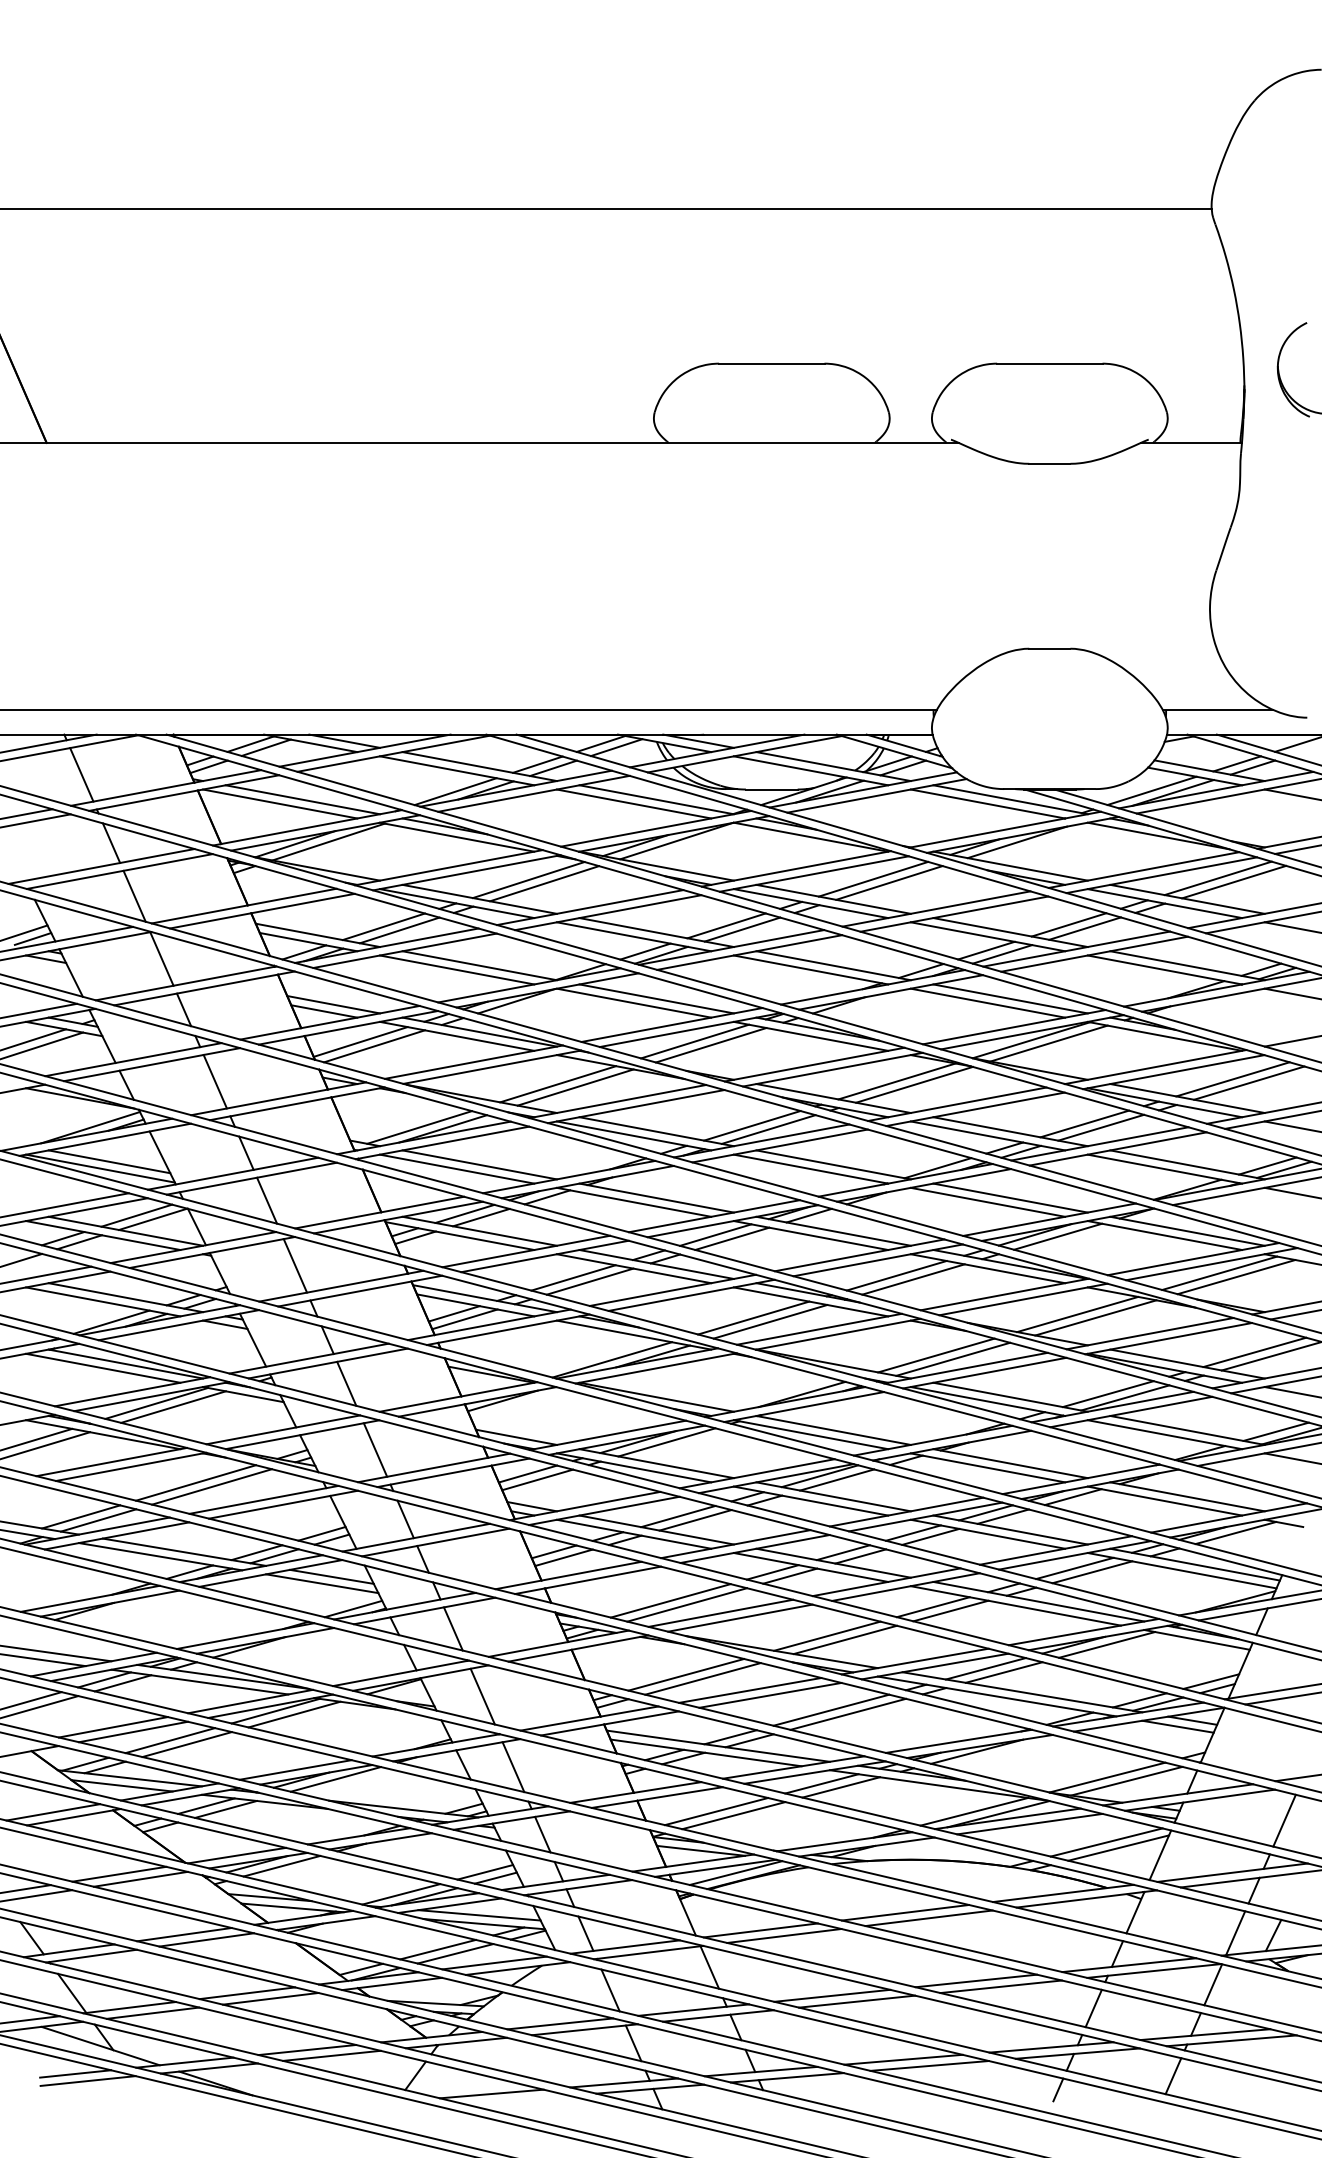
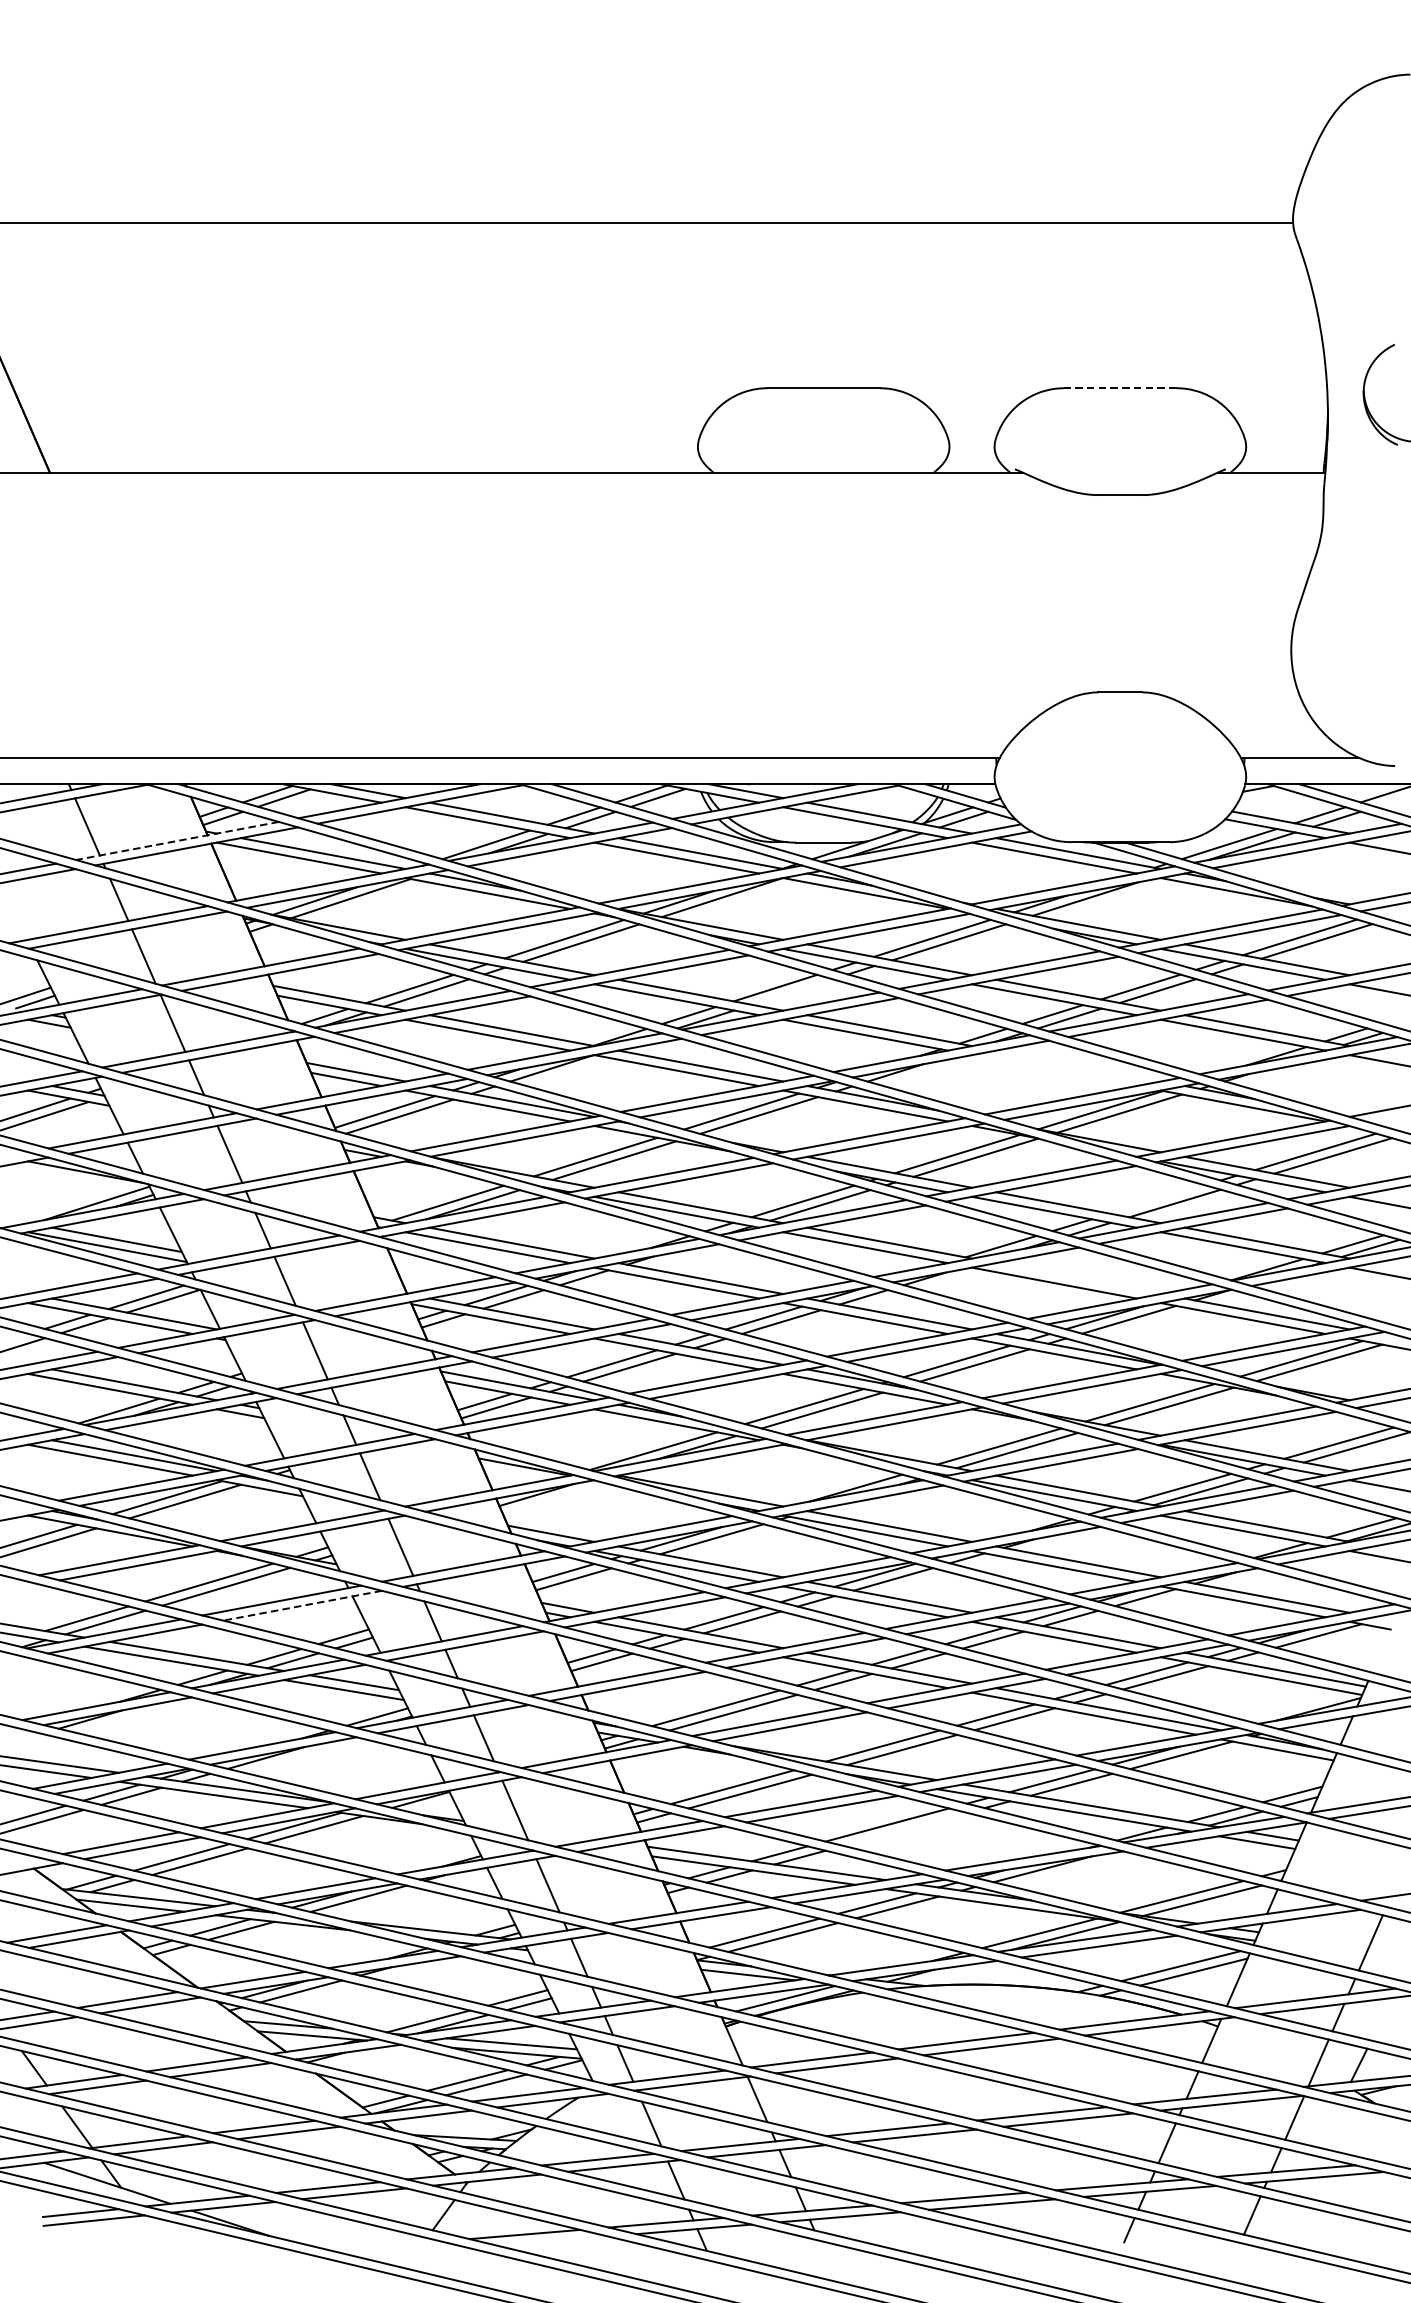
line: (1049, 363) -> (1120, 388), solid -> dashed
line: (166, 787) -> (177, 840), solid -> dashed
line: (742, 929) -> (792, 991), removed
line: (1010, 998) -> (1078, 1065), removed
line: (987, 1002) -> (1053, 1069), removed
line: (1084, 1123) -> (1157, 1198), removed
line: (1010, 1197) -> (1078, 1277), removed
line: (283, 1504) -> (302, 1605), solid -> dashed
line: (848, 1713) -> (905, 1828), removed

